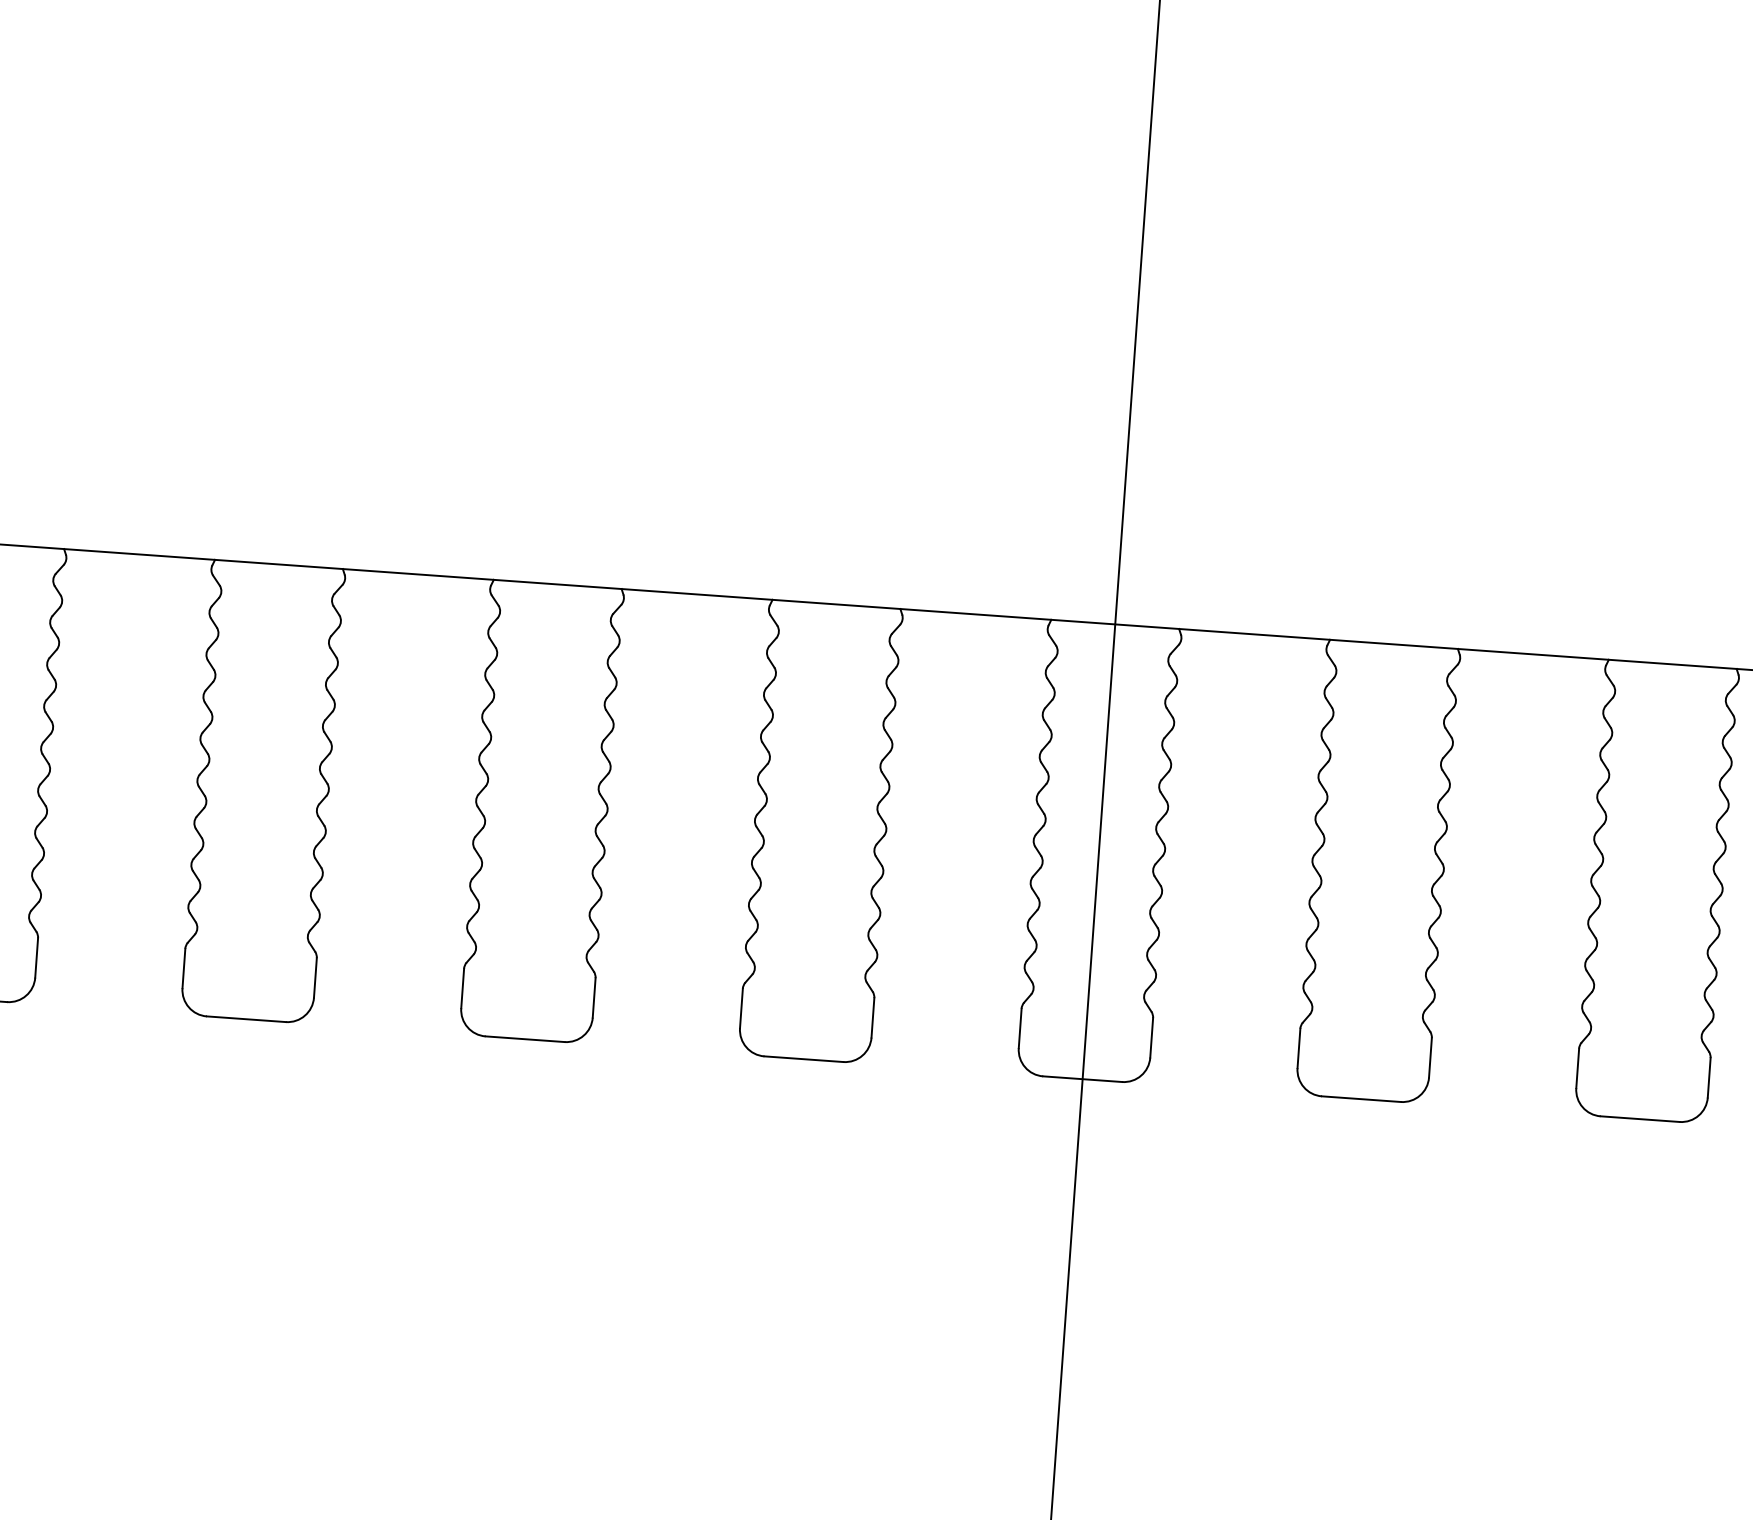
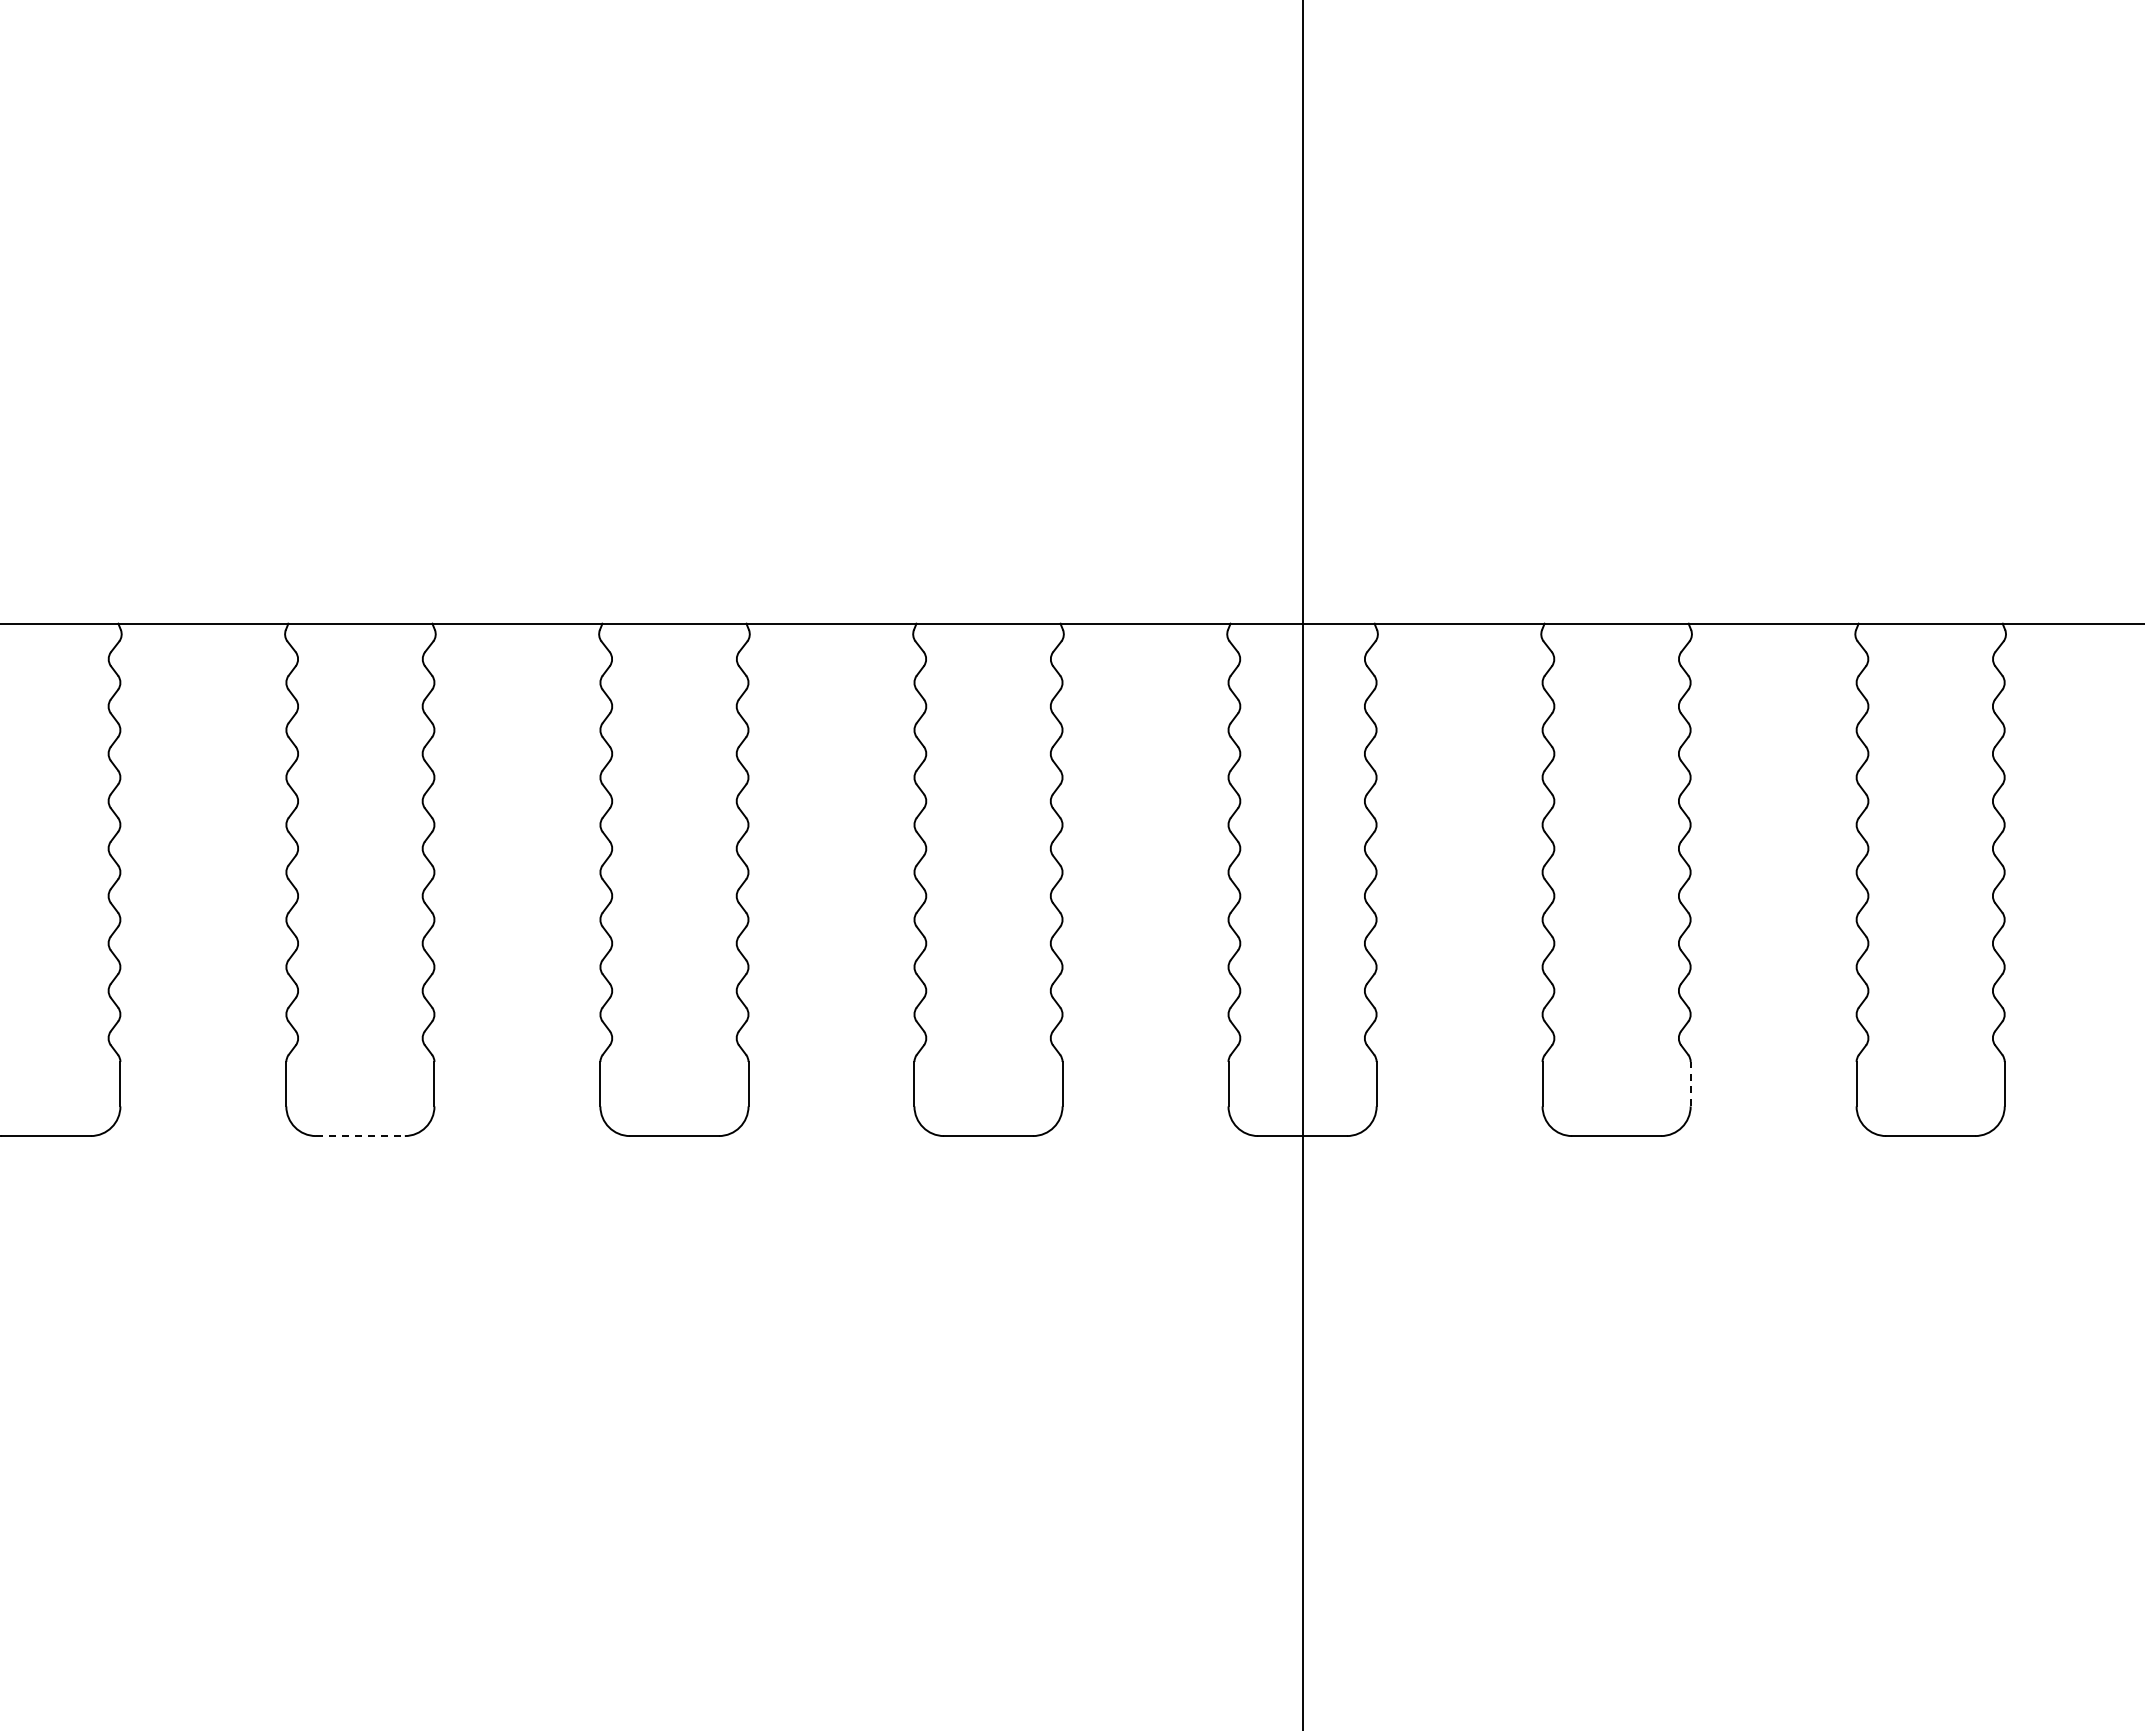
line: (246, 1019) -> (360, 1136), solid -> dashed
line: (1430, 1057) -> (1690, 1083), solid -> dashed

